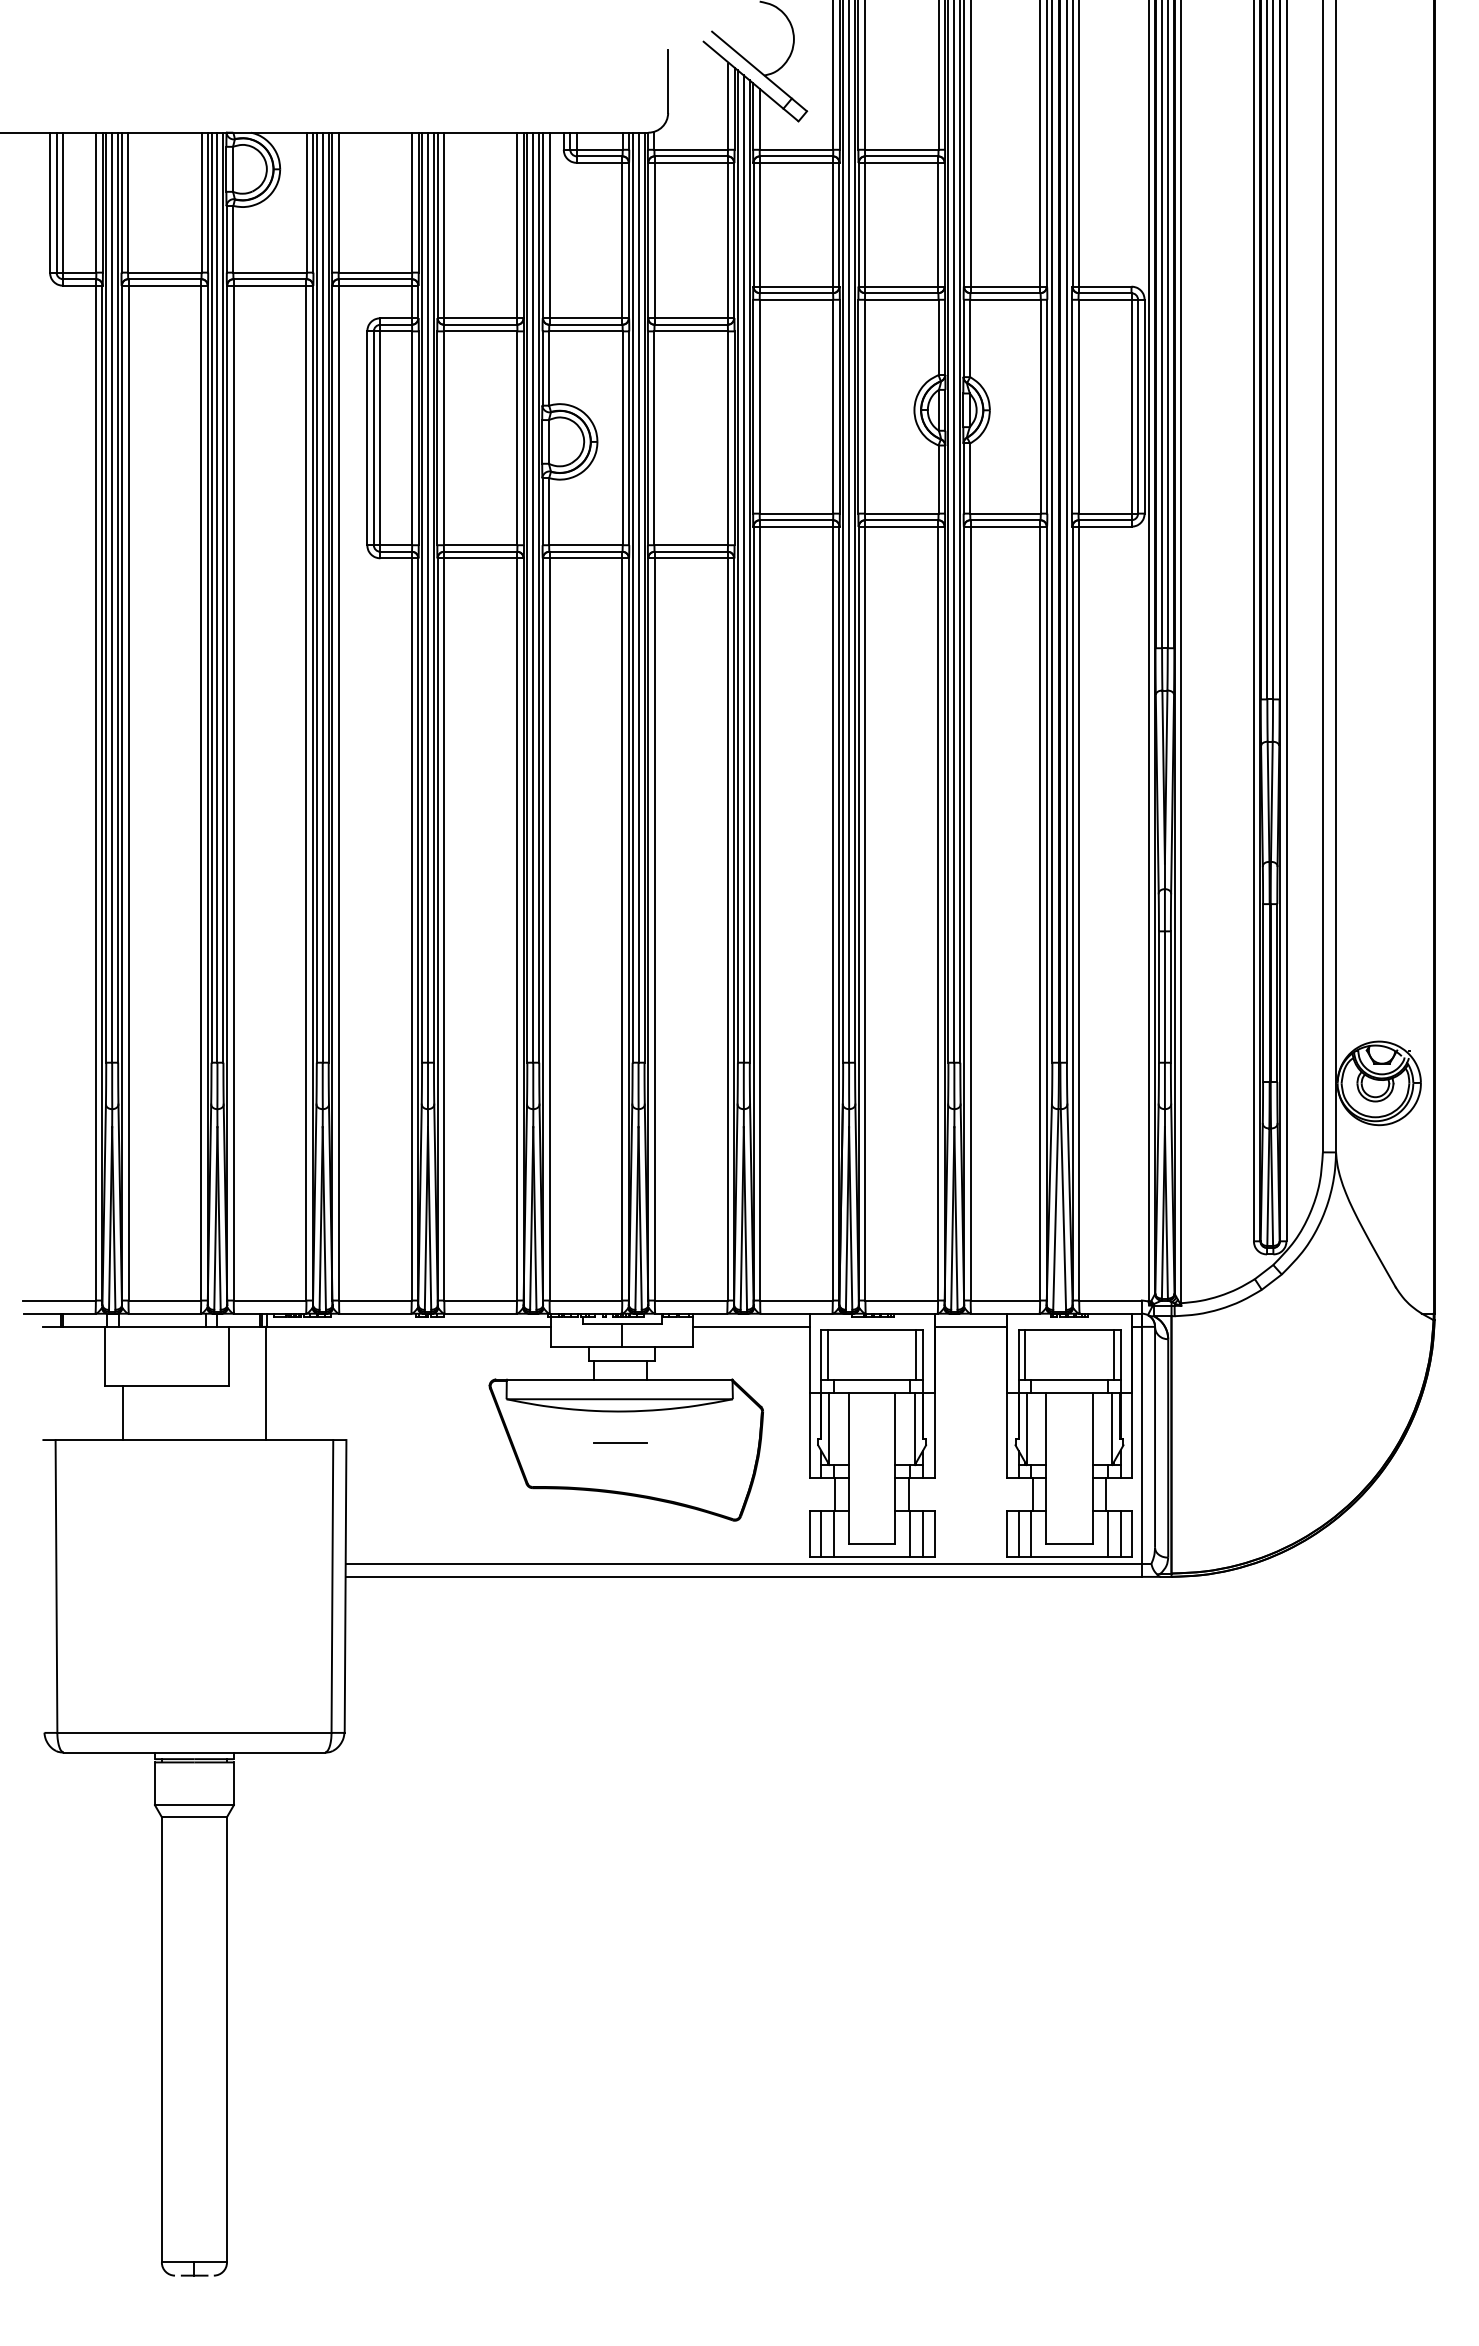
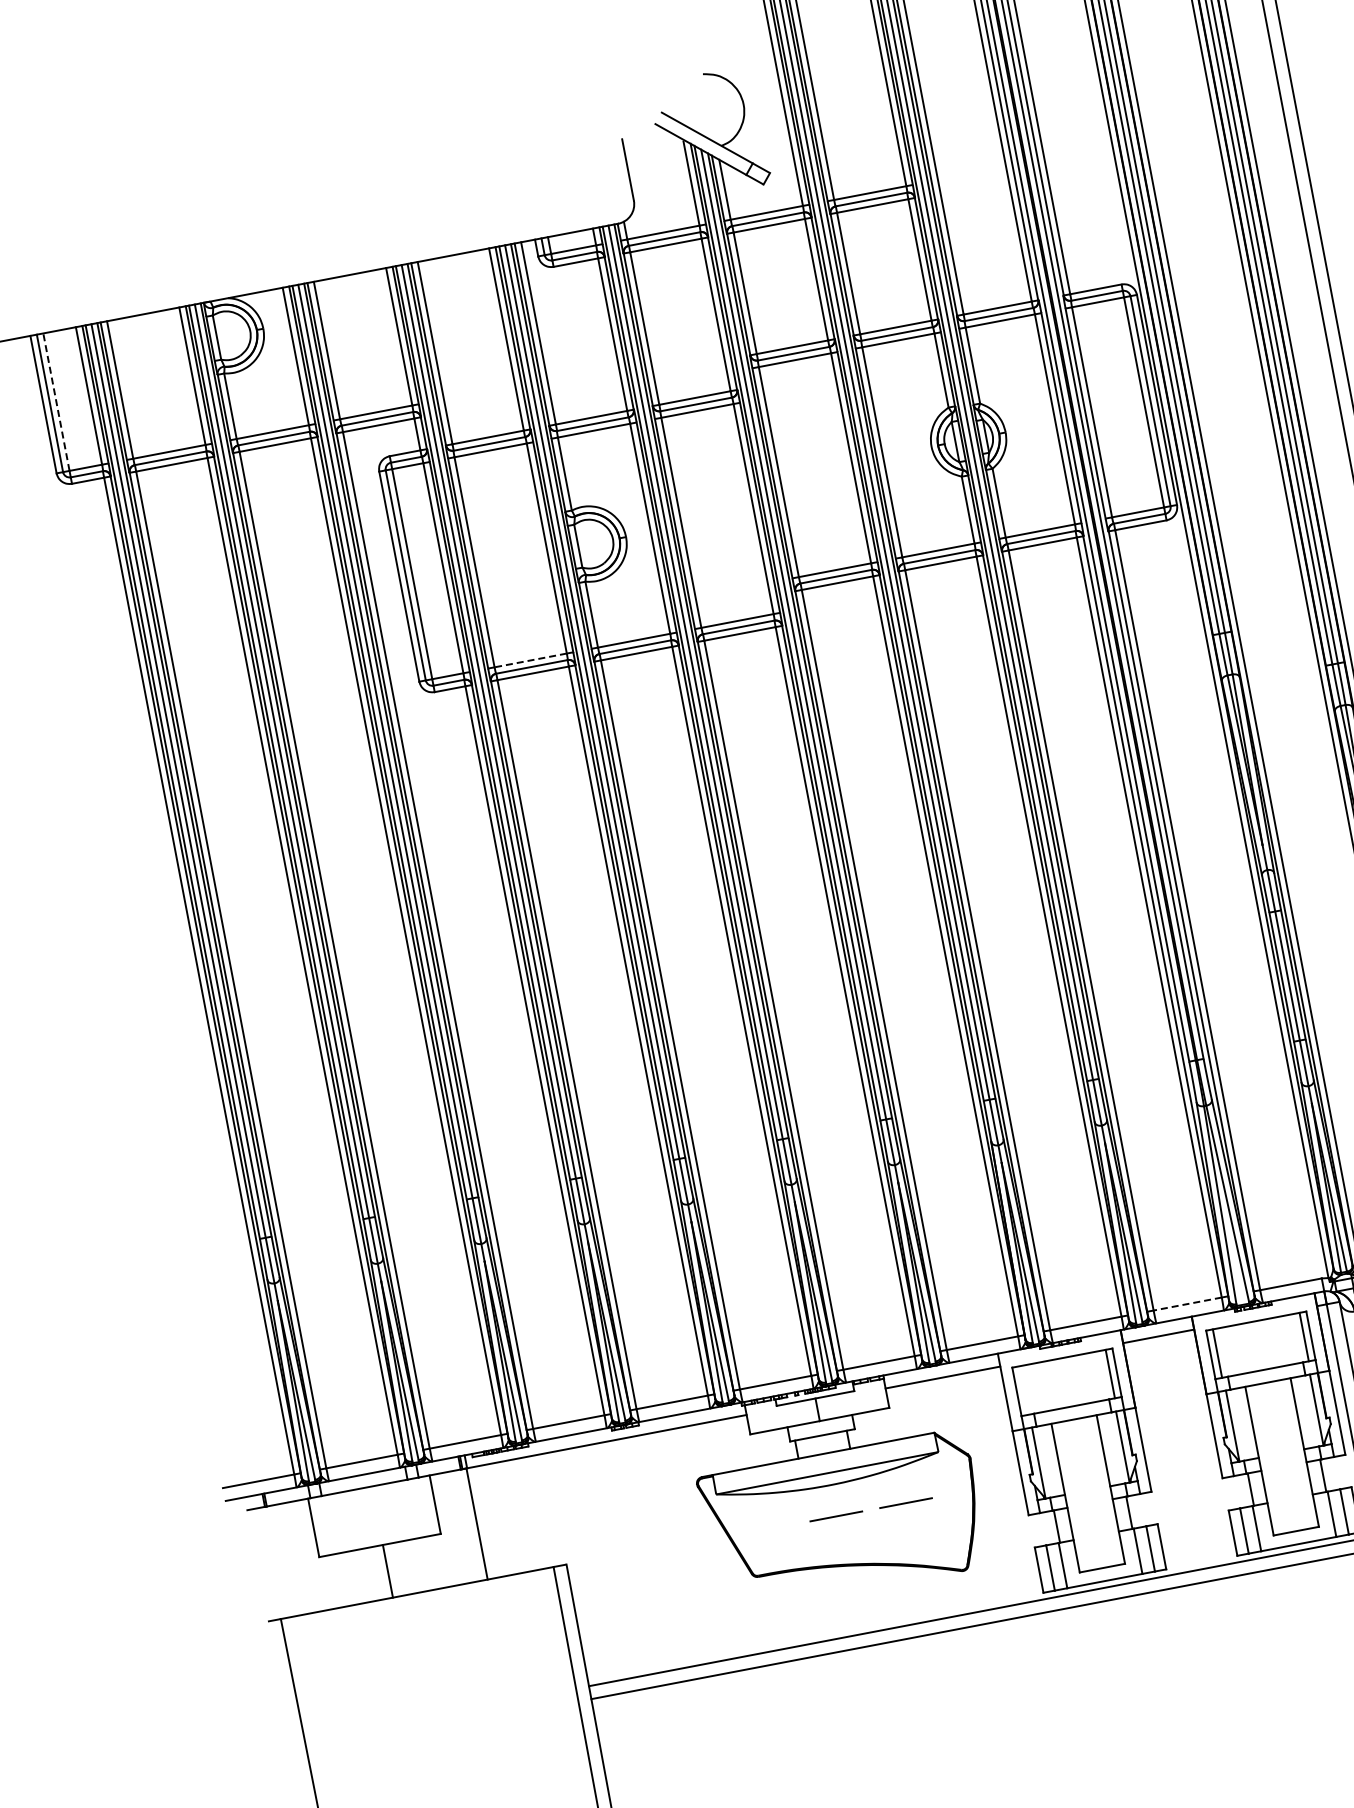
line: (63, 202) -> (56, 401), solid -> dashed
line: (480, 545) -> (530, 660), solid -> dashed
line: (1005, 1300) -> (1187, 1303), solid -> dashed
line: (827, 1354) -> (1023, 1390), removed
line: (122, 1413) -> (387, 1571), moved
line: (691, 1442) -> (905, 1502), added

